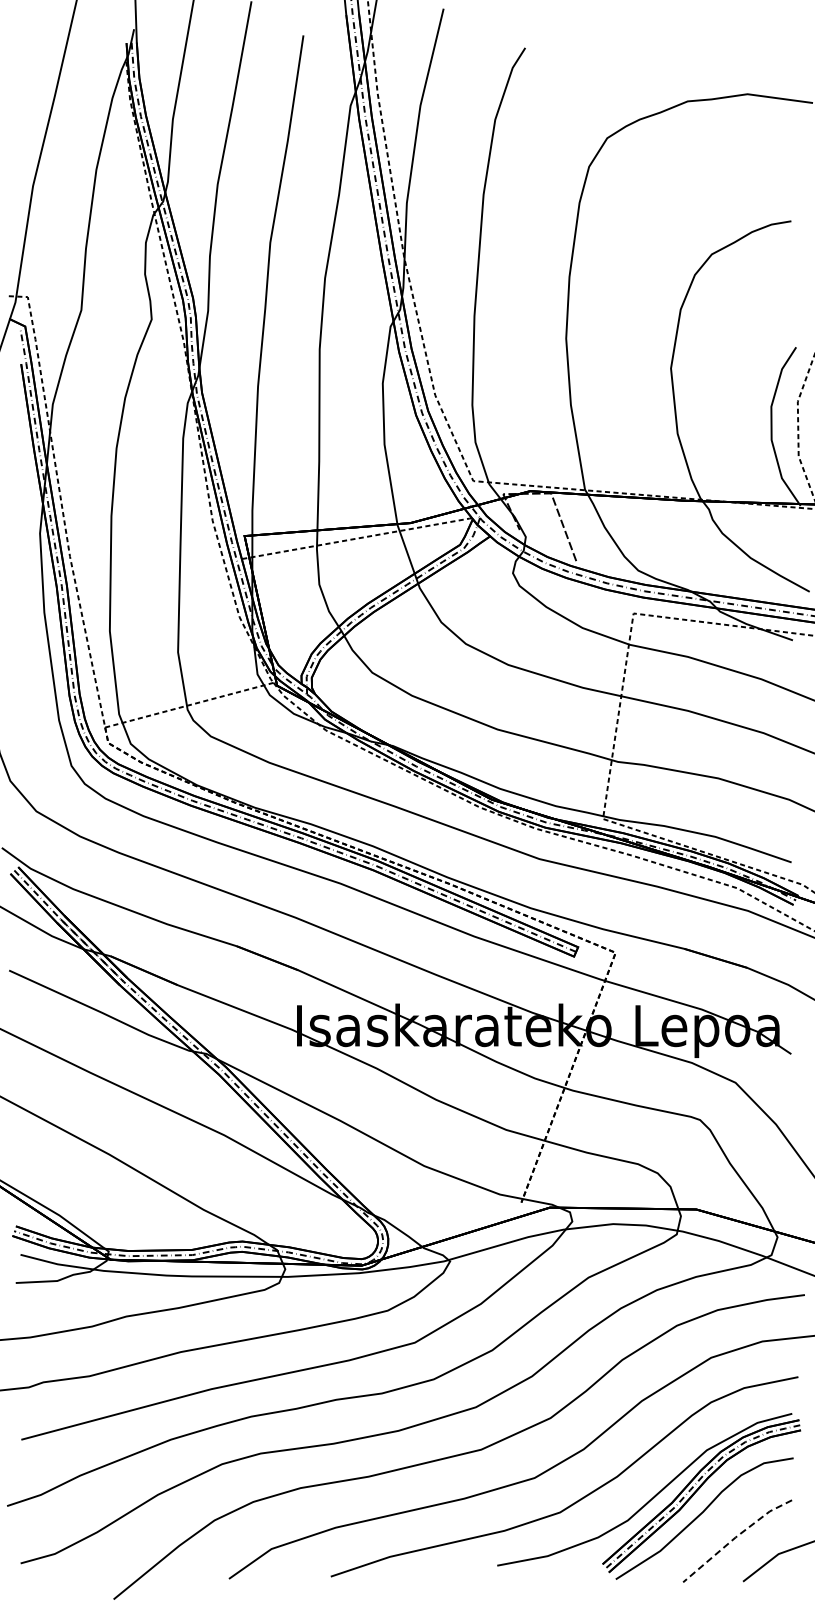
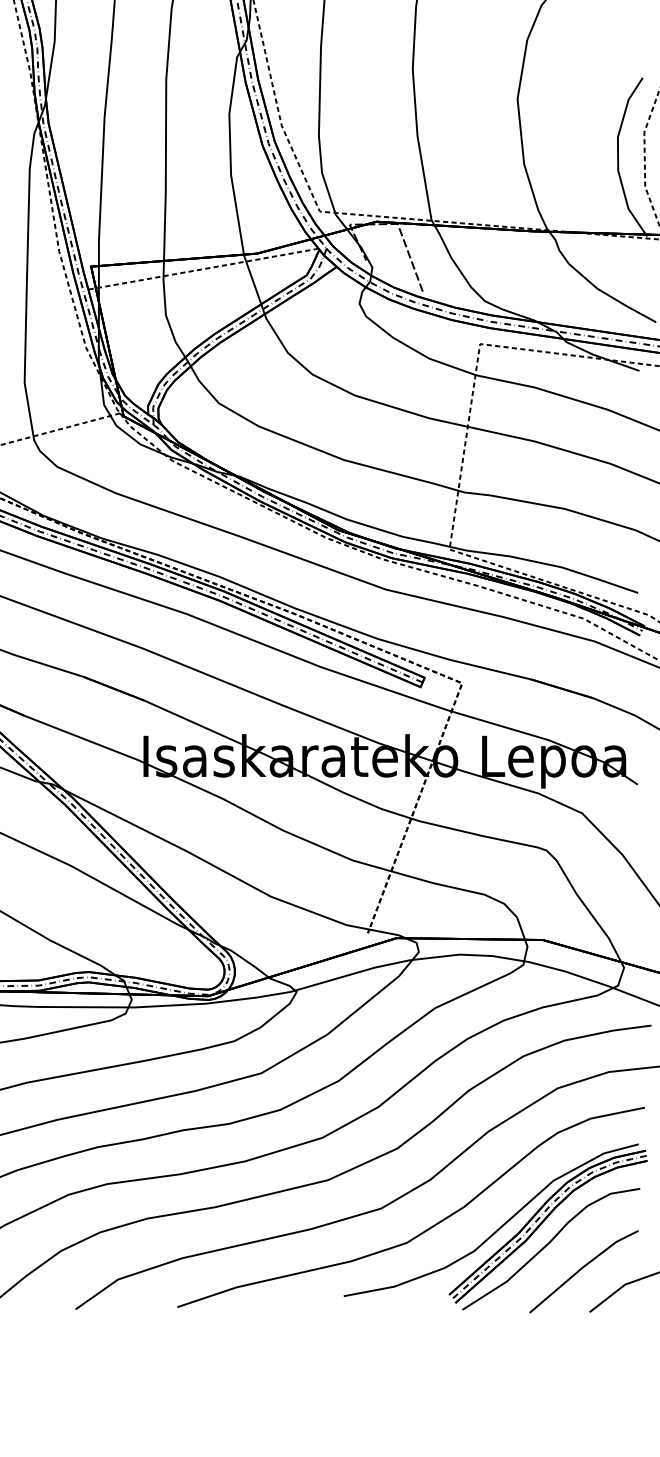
line: (735, 1537) -> (582, 1268), dashed -> solid

